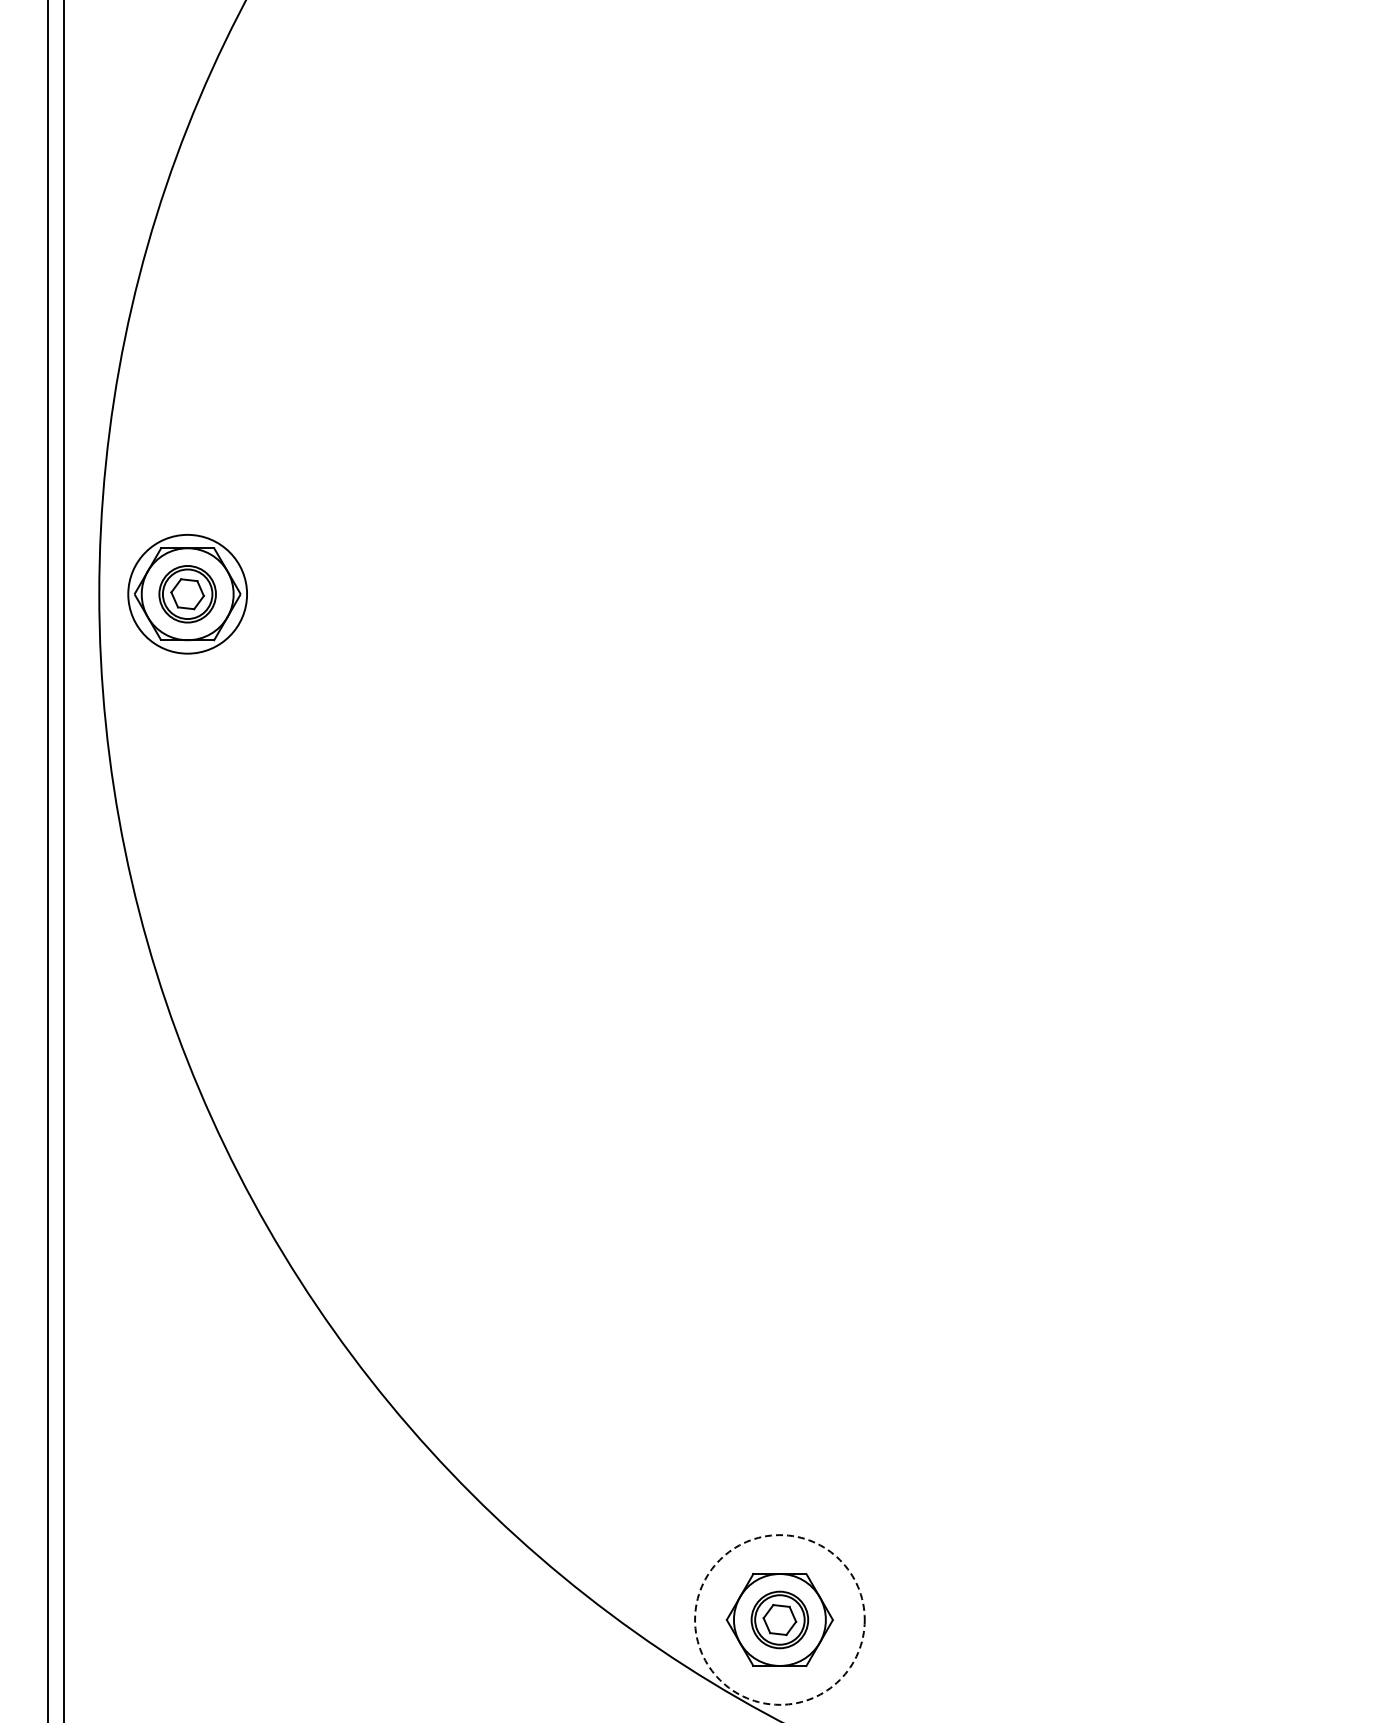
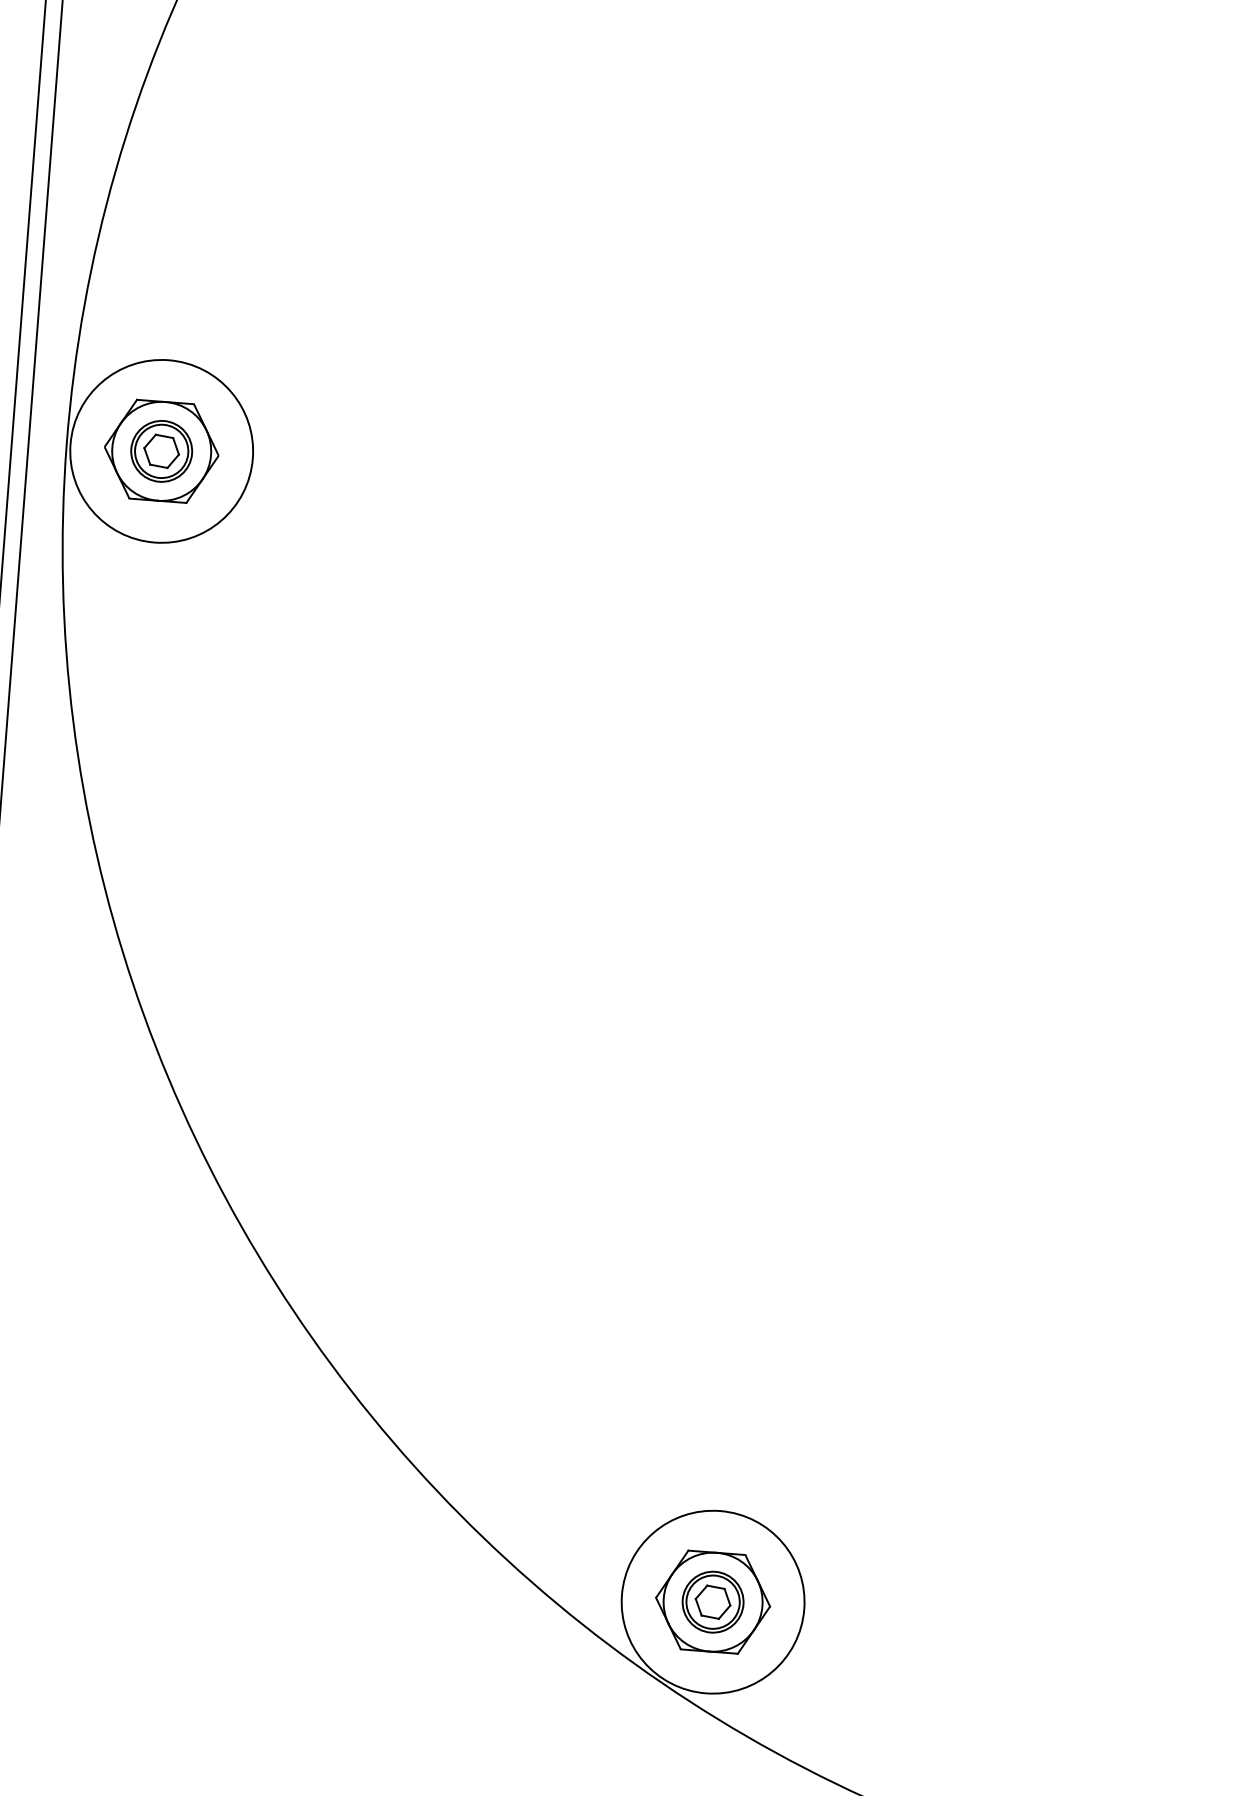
circle: (187, 594) -> (161, 451), size x1.43
circle: (779, 1619) -> (712, 1601), dashed -> solid

